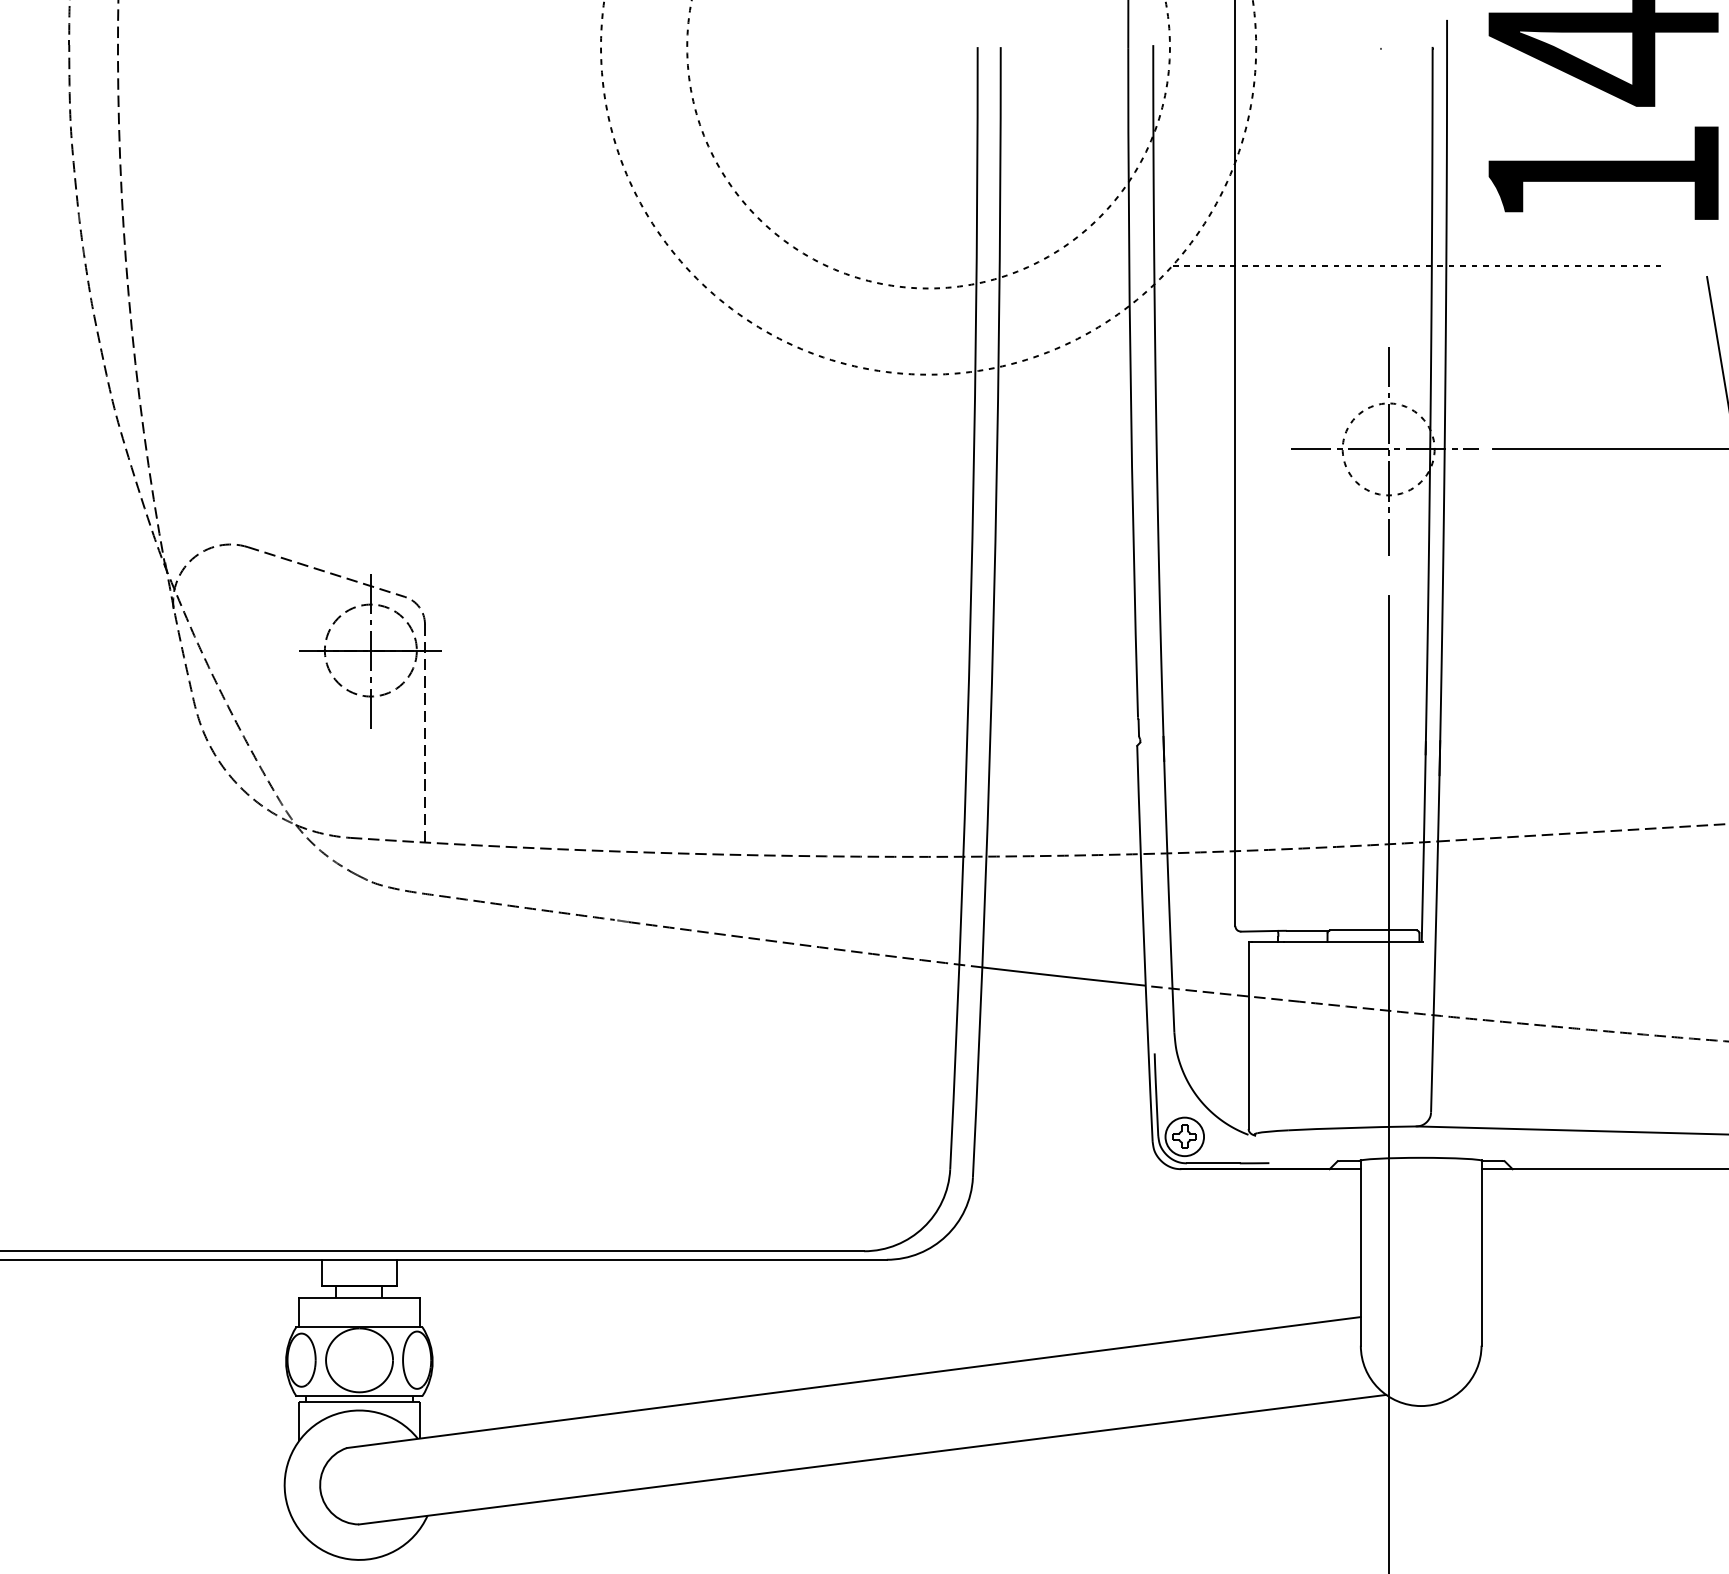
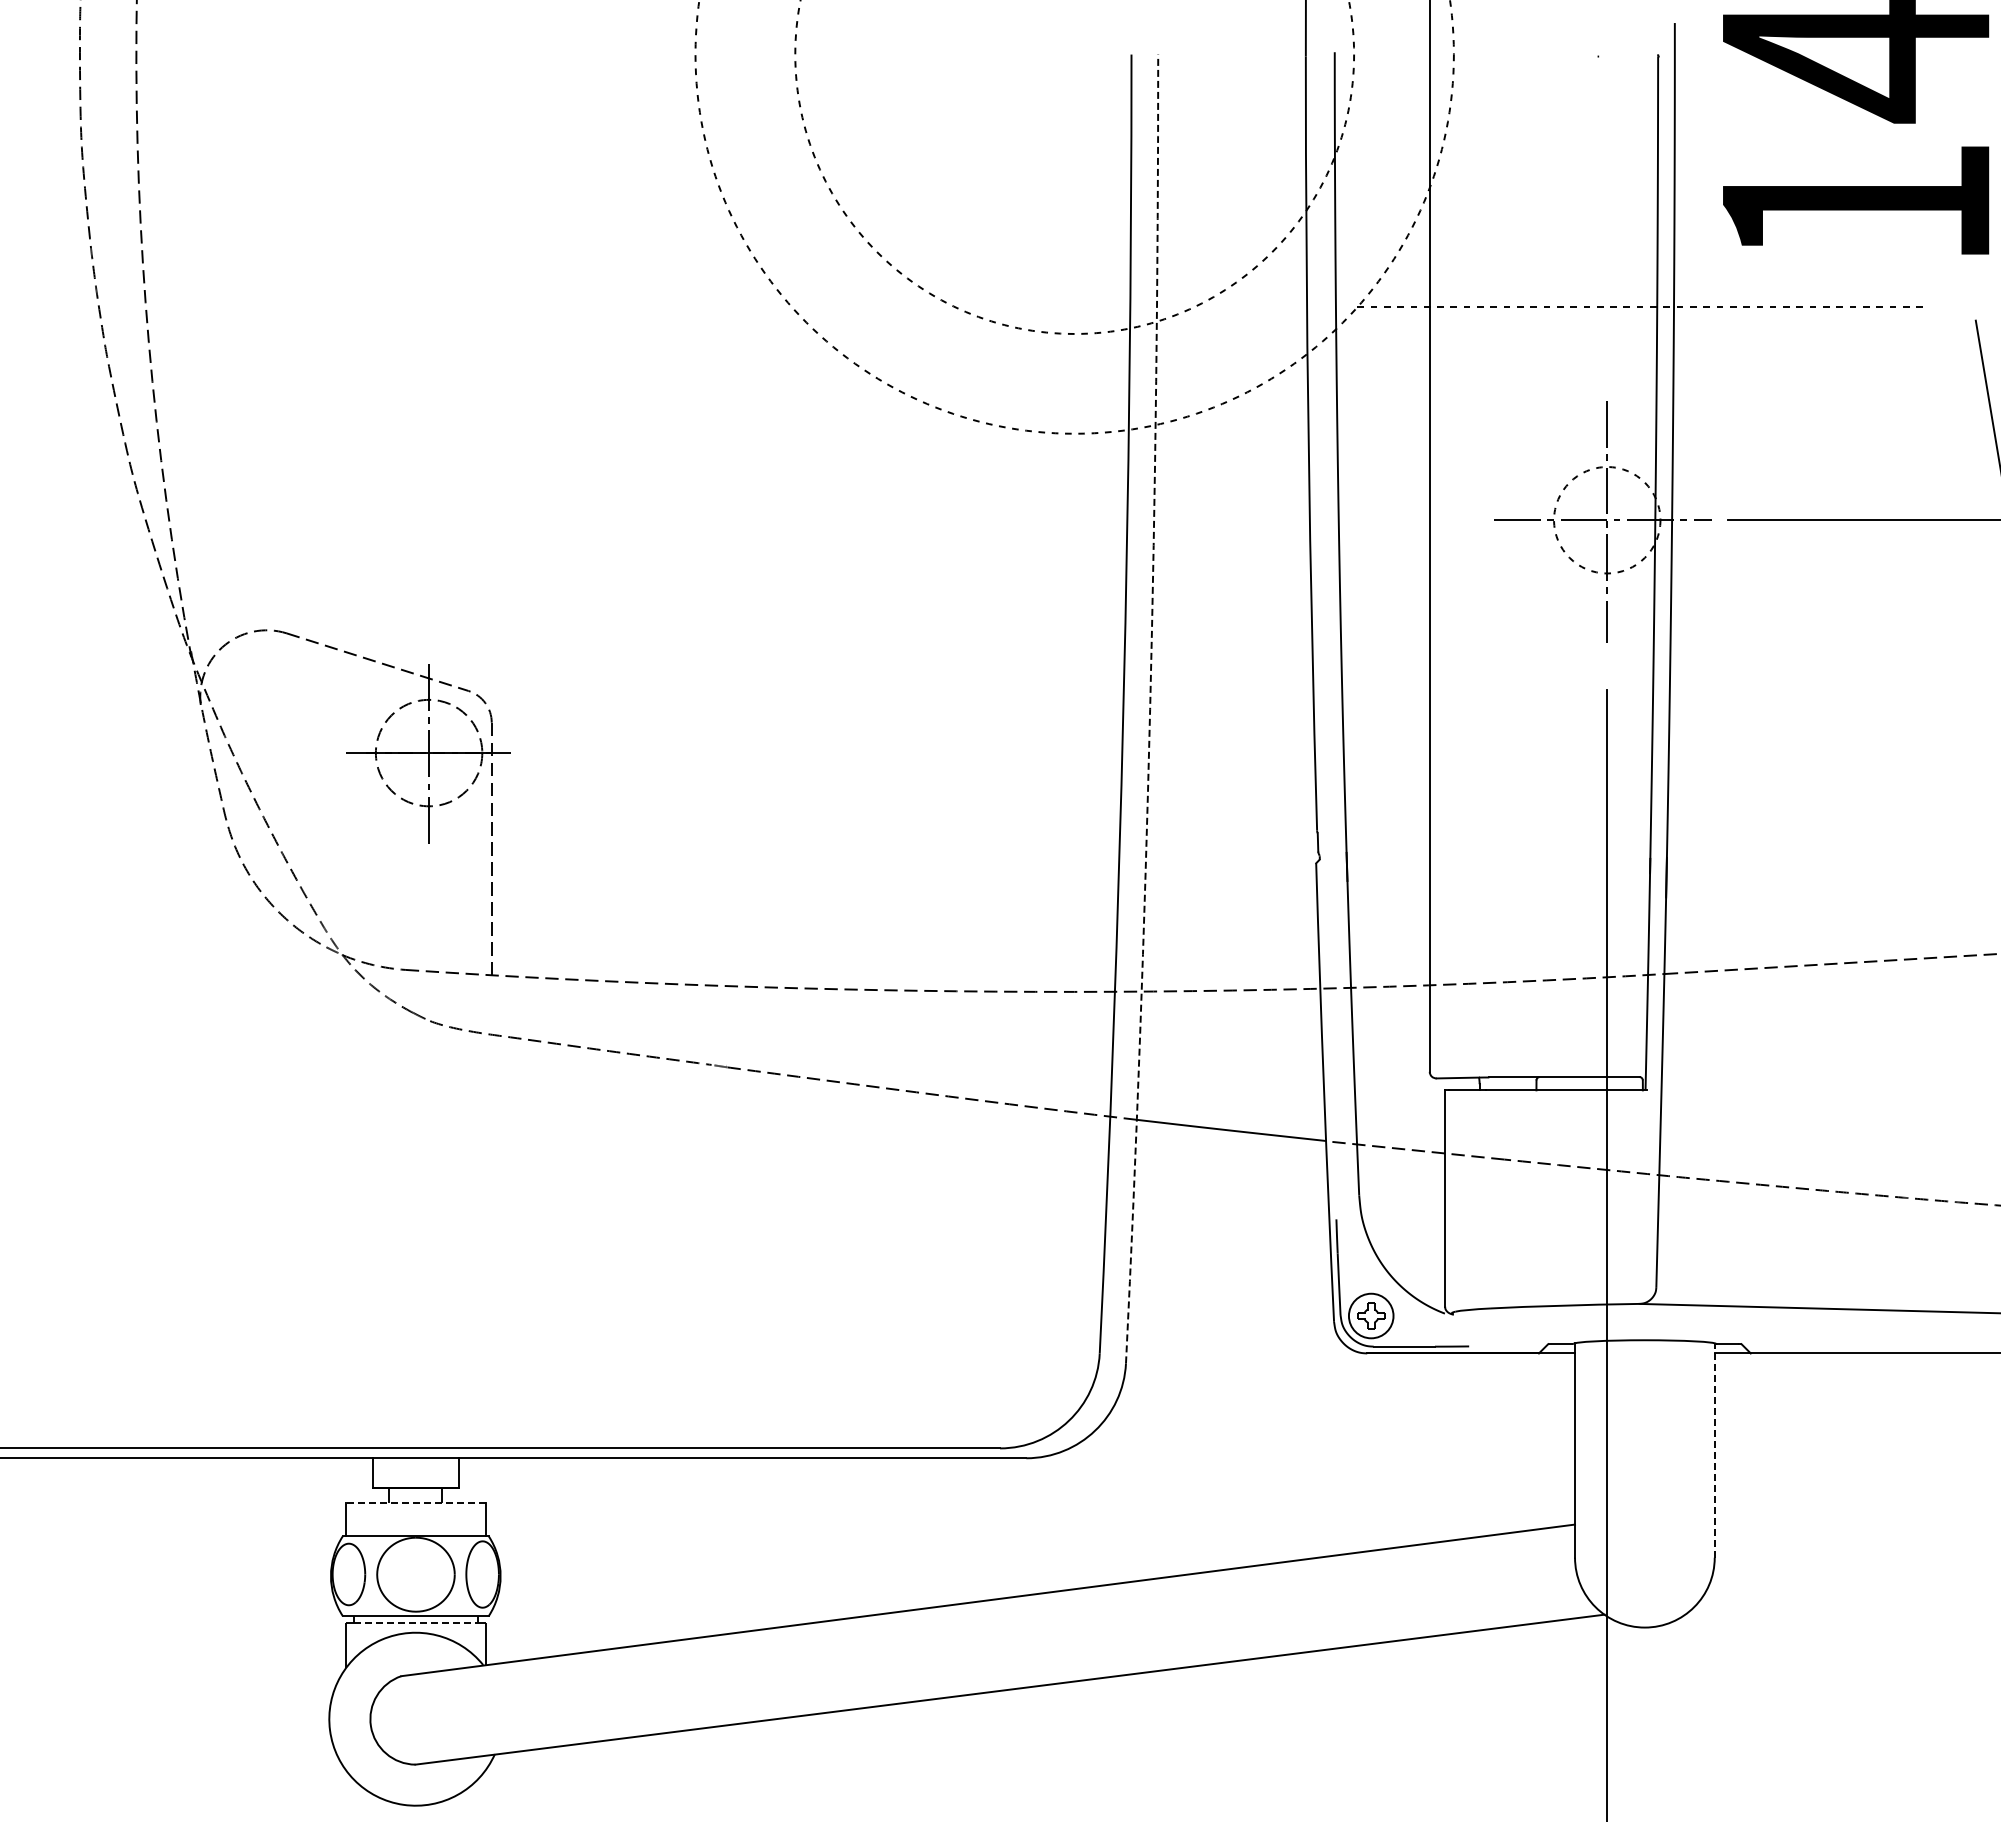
arc: (994, 612) -> (1150, 709), solid -> dashed
line: (1481, 1252) -> (1714, 1449), solid -> dashed
line: (359, 1298) -> (415, 1503), solid -> dashed
line: (359, 1401) -> (415, 1622), solid -> dashed

